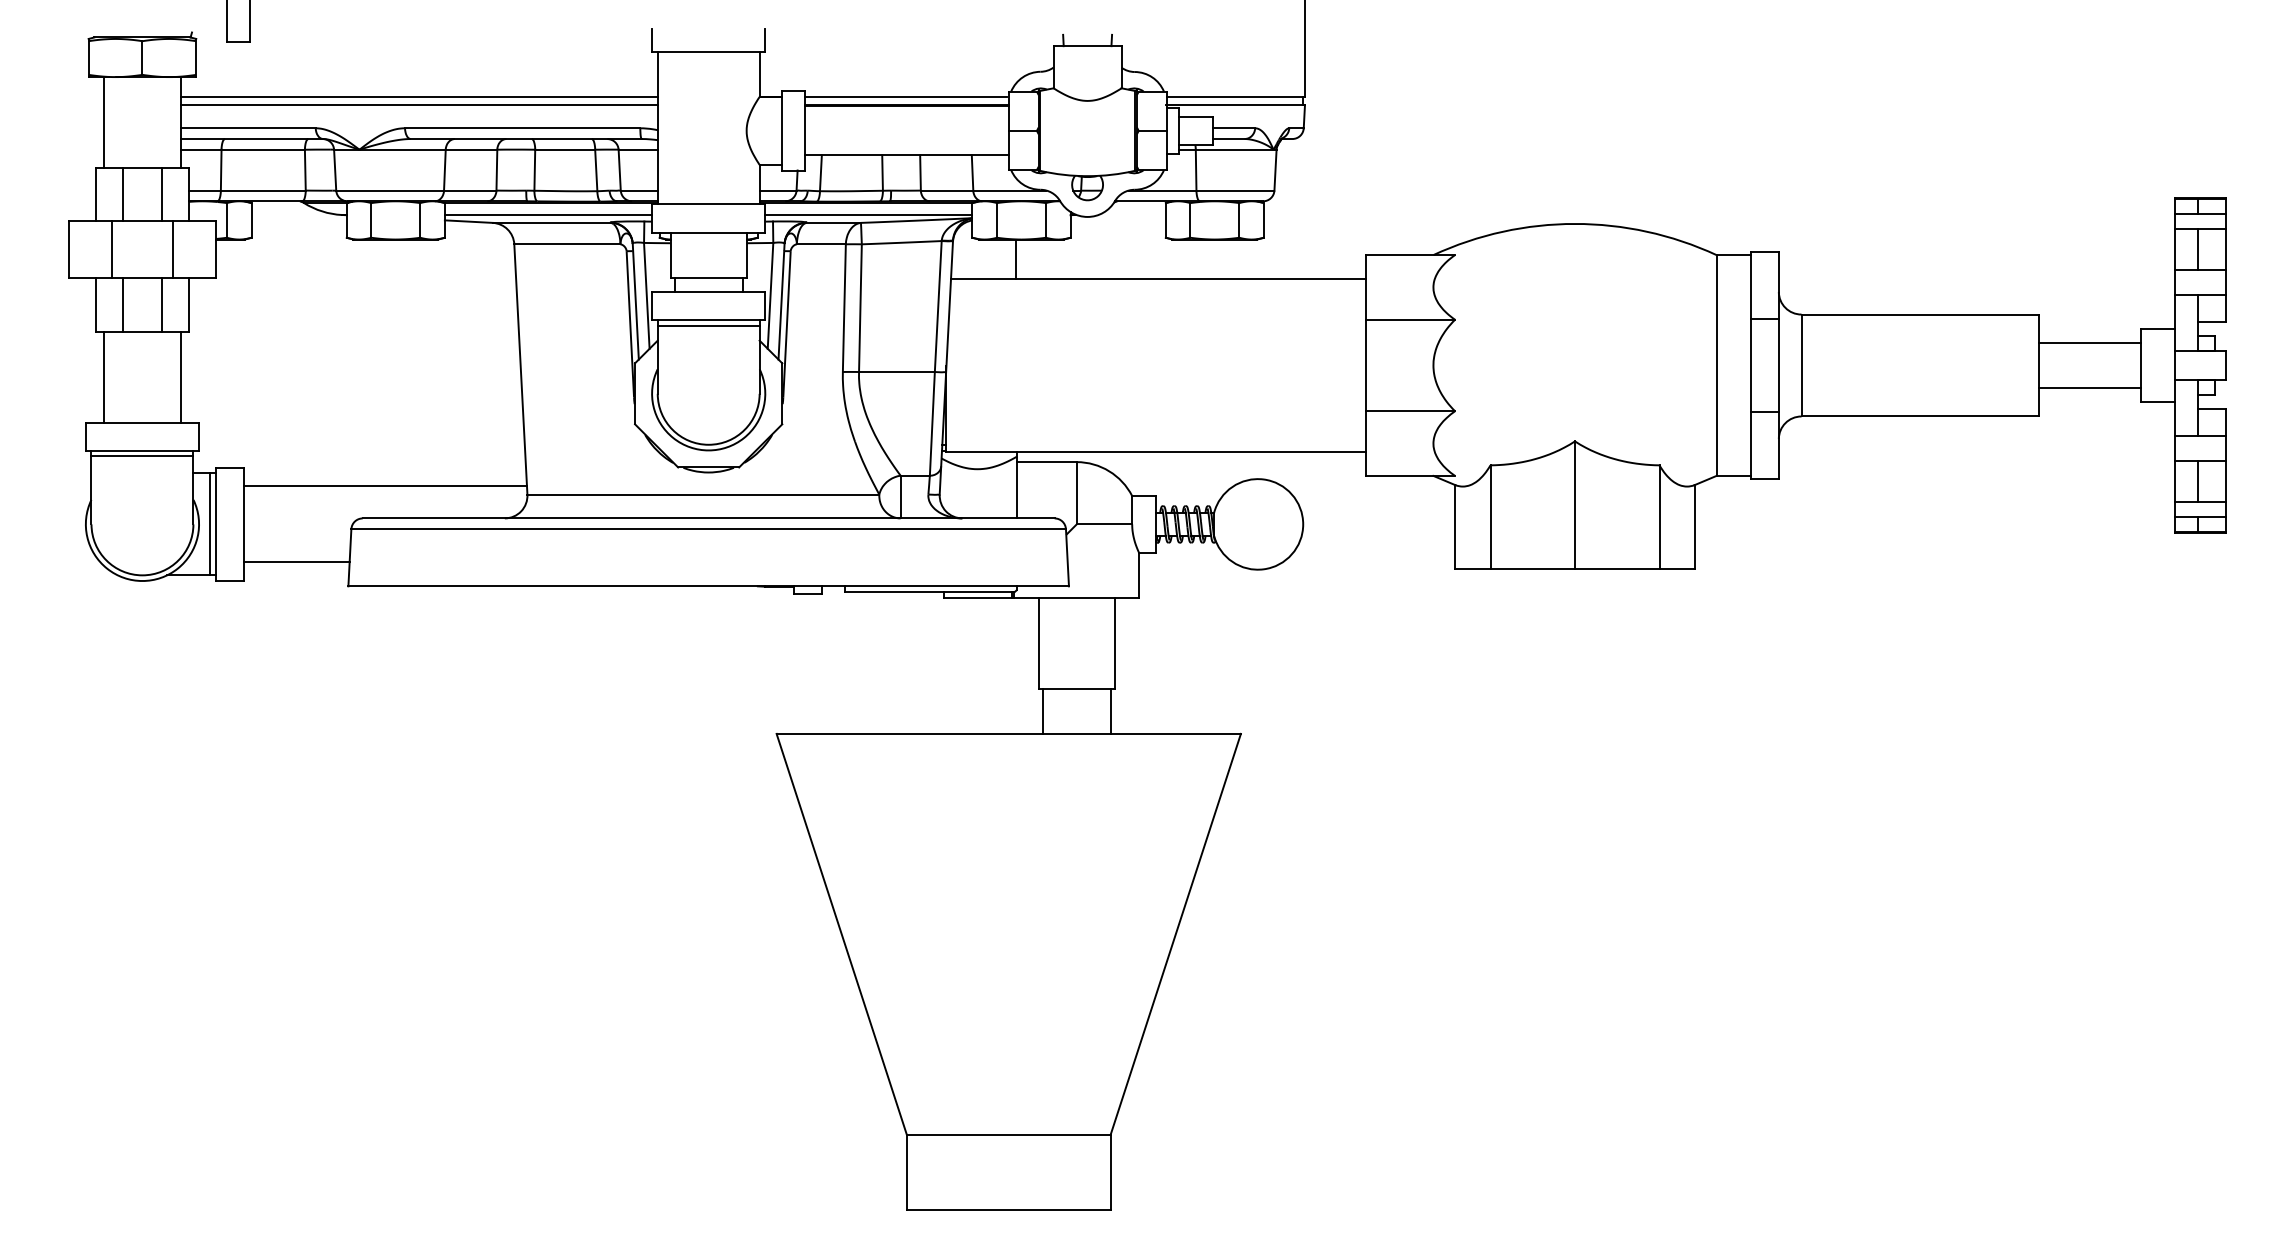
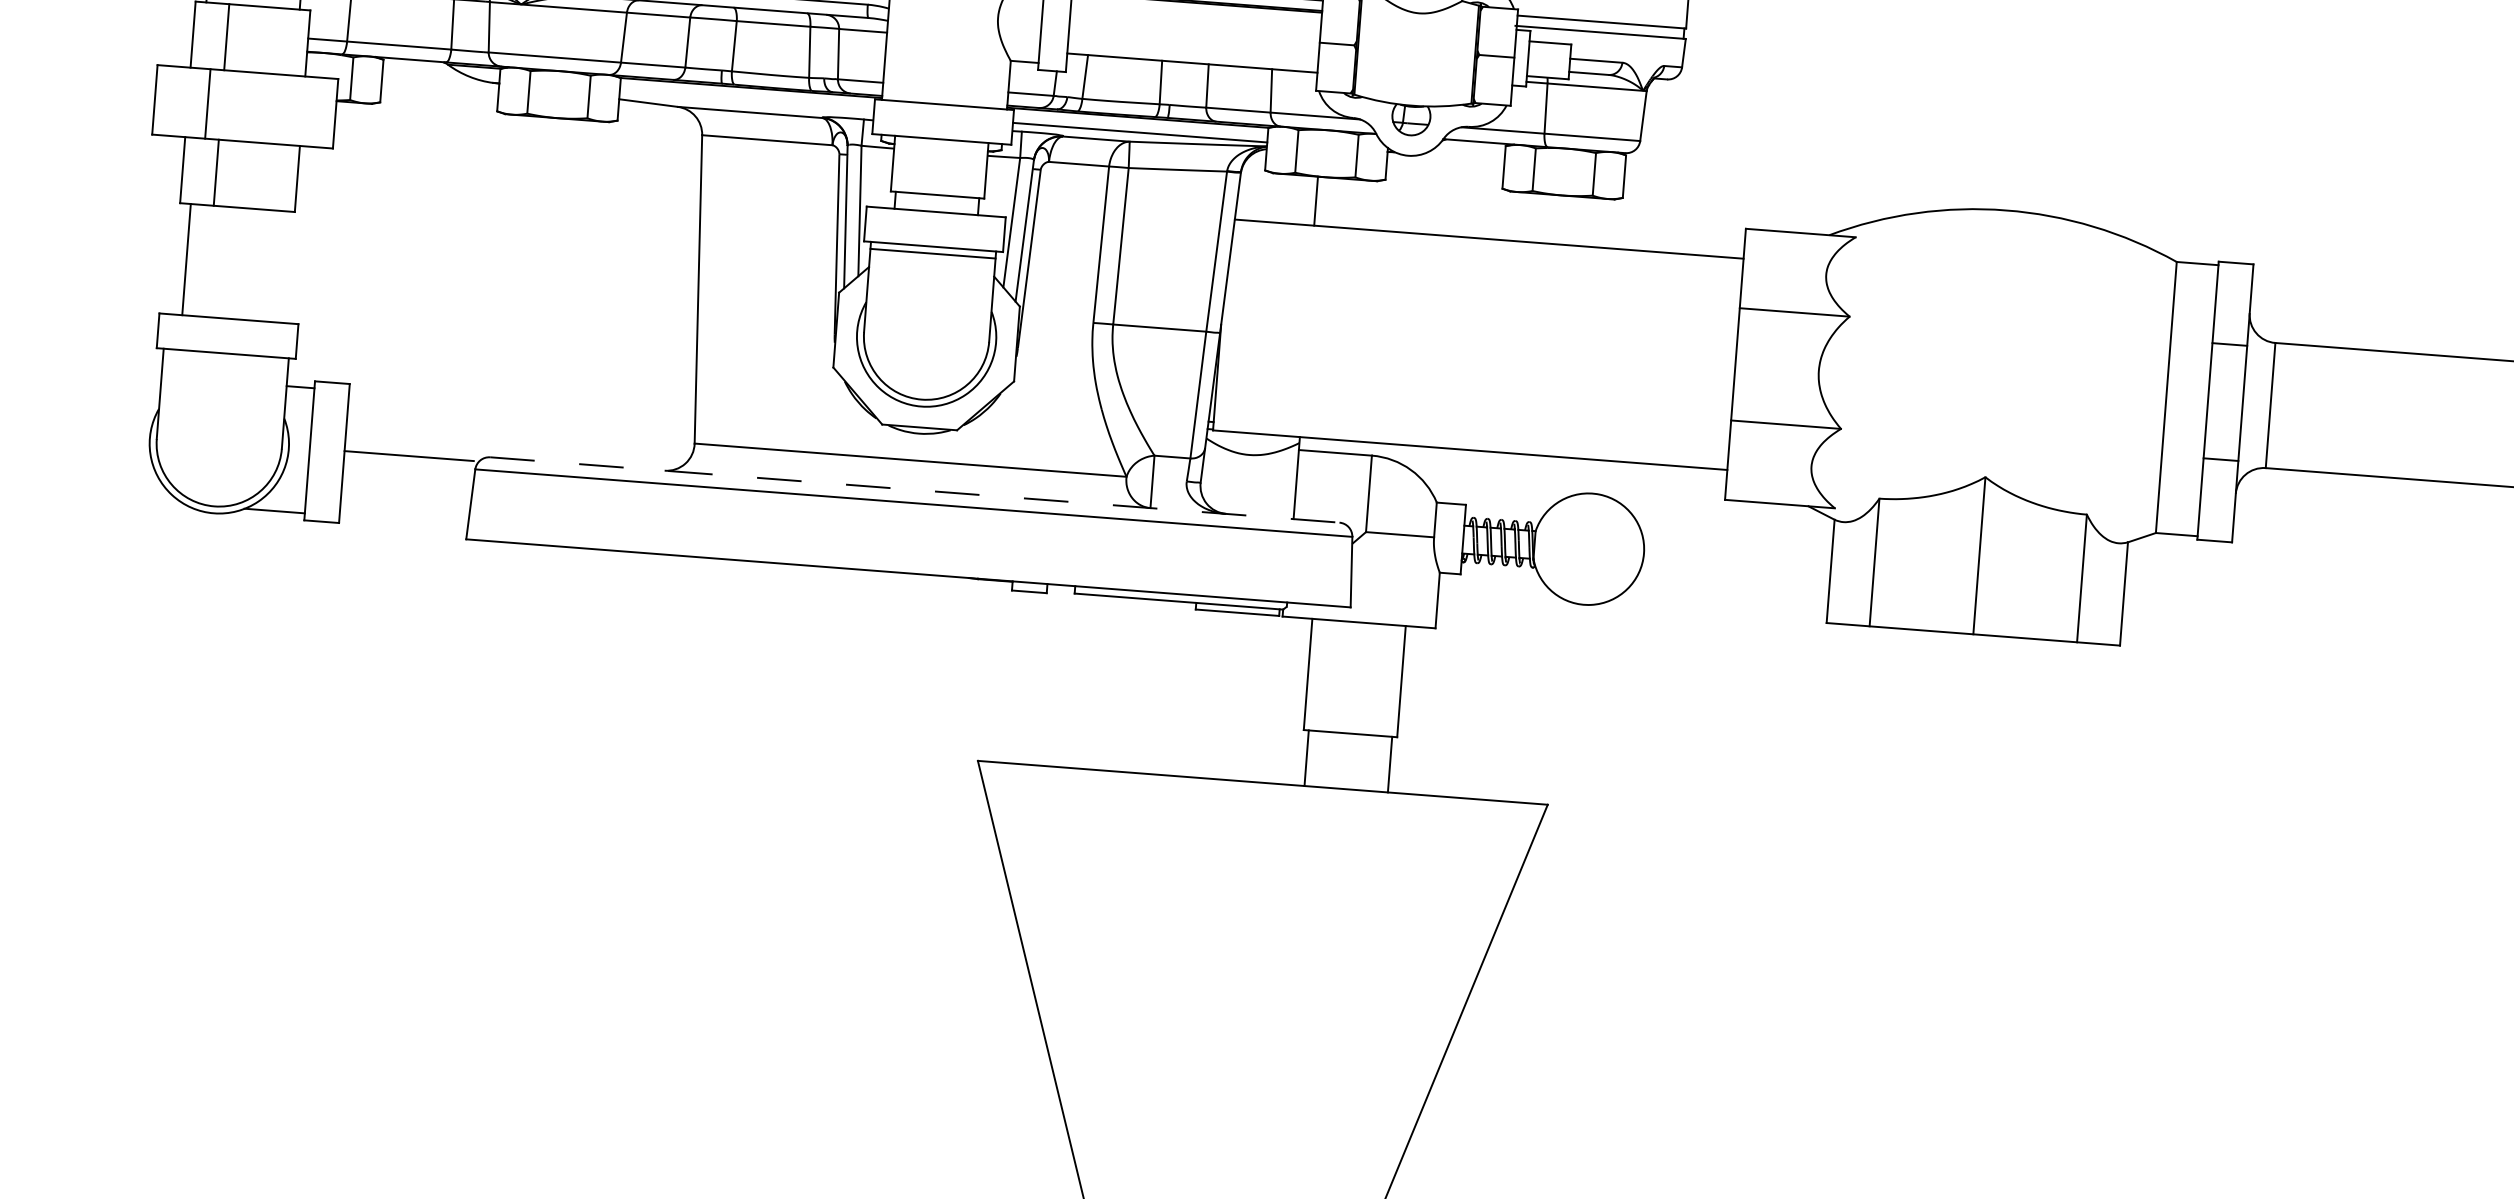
line: (161, 194) -> (273, 40), removed
line: (548, 214) -> (746, 101), removed
line: (172, 249) -> (282, 109), removed
line: (161, 304) -> (263, 175), removed
line: (180, 376) -> (279, 265), removed
line: (142, 456) -> (225, 360), removed
line: (385, 486) -> (521, 420), removed
line: (708, 518) -> (914, 490), solid -> dashed
line: (210, 524) -> (302, 450), removed
line: (296, 562) -> (408, 456), moved

